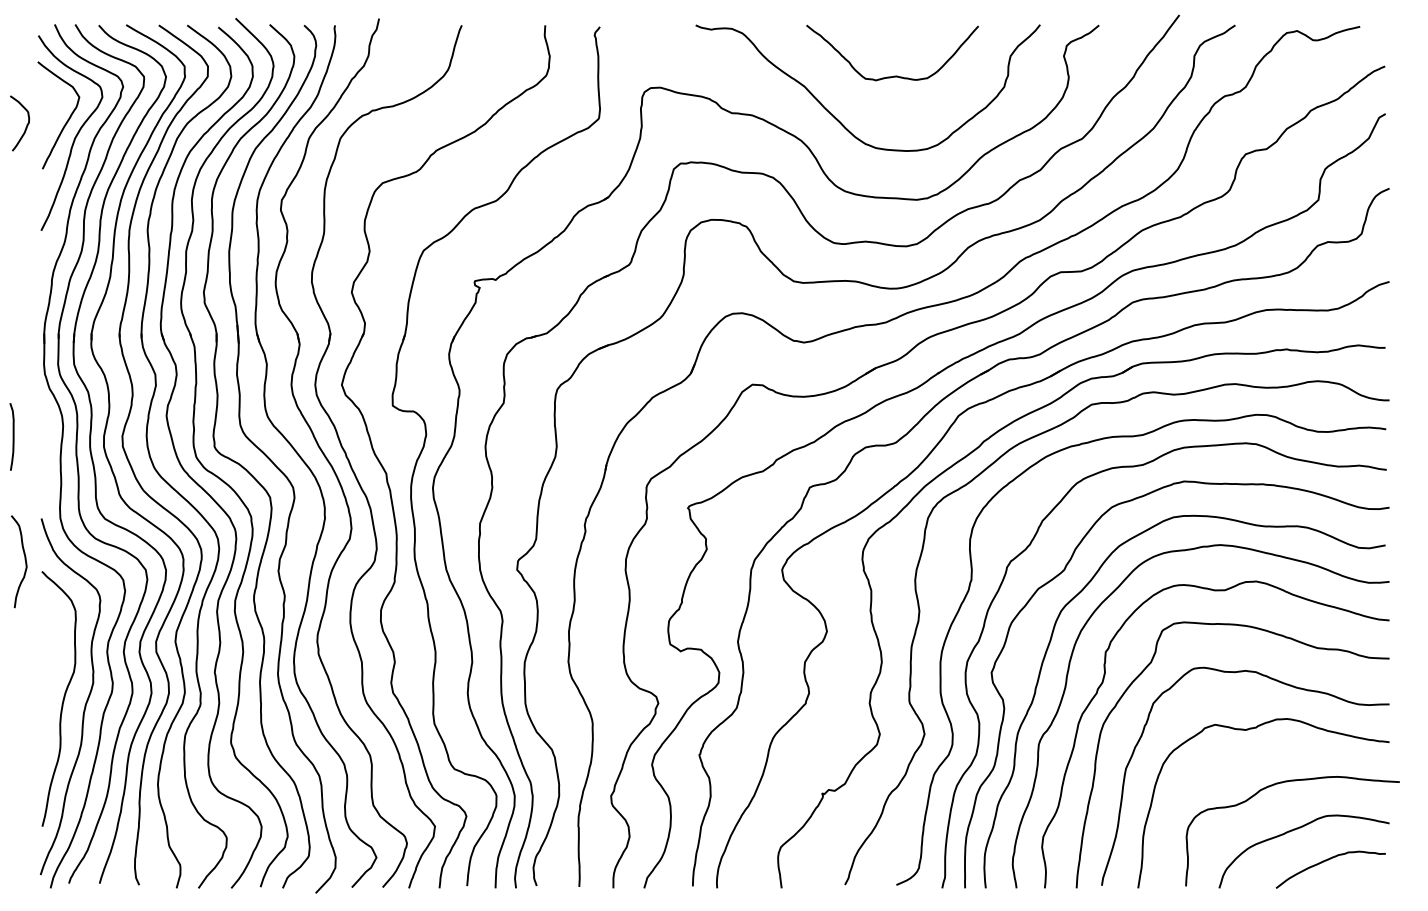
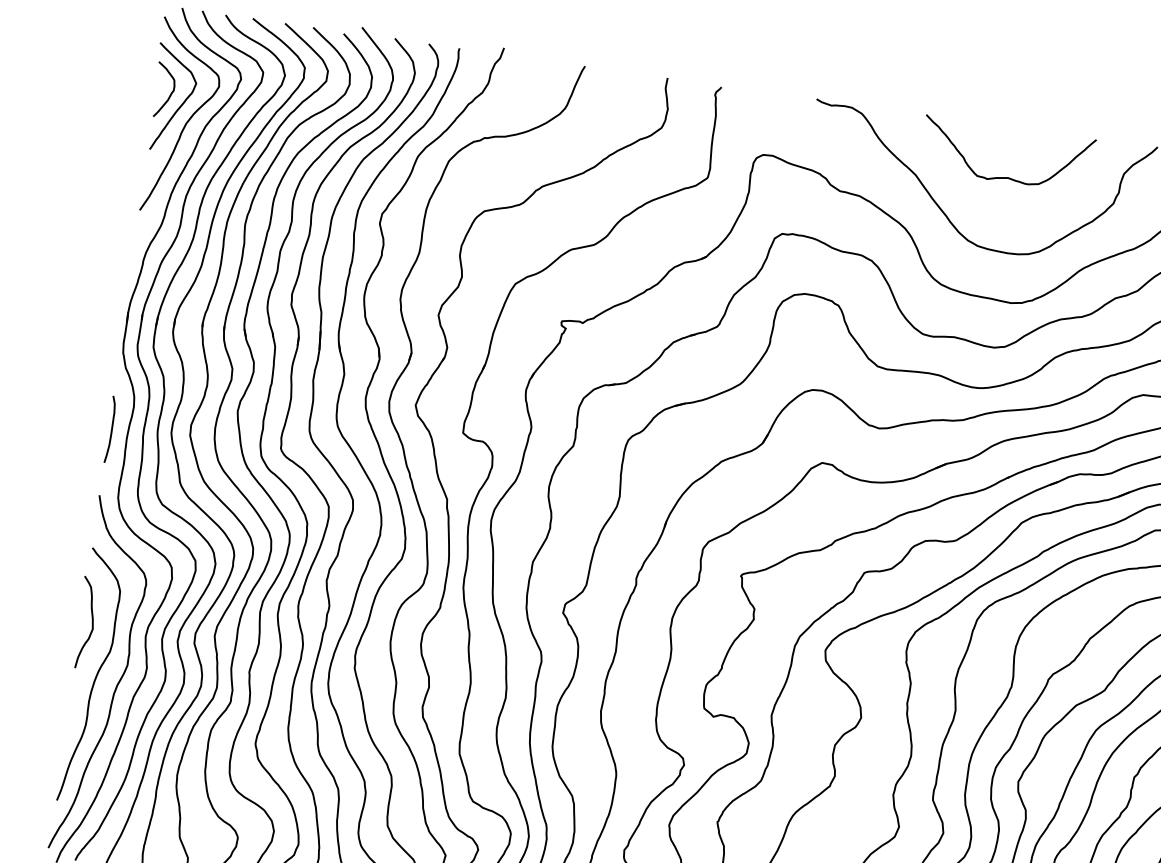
curve: (26, 124) -> (170, 92), moved
curve: (12, 436) -> (110, 429), moved
curve: (24, 559) -> (91, 621), moved

